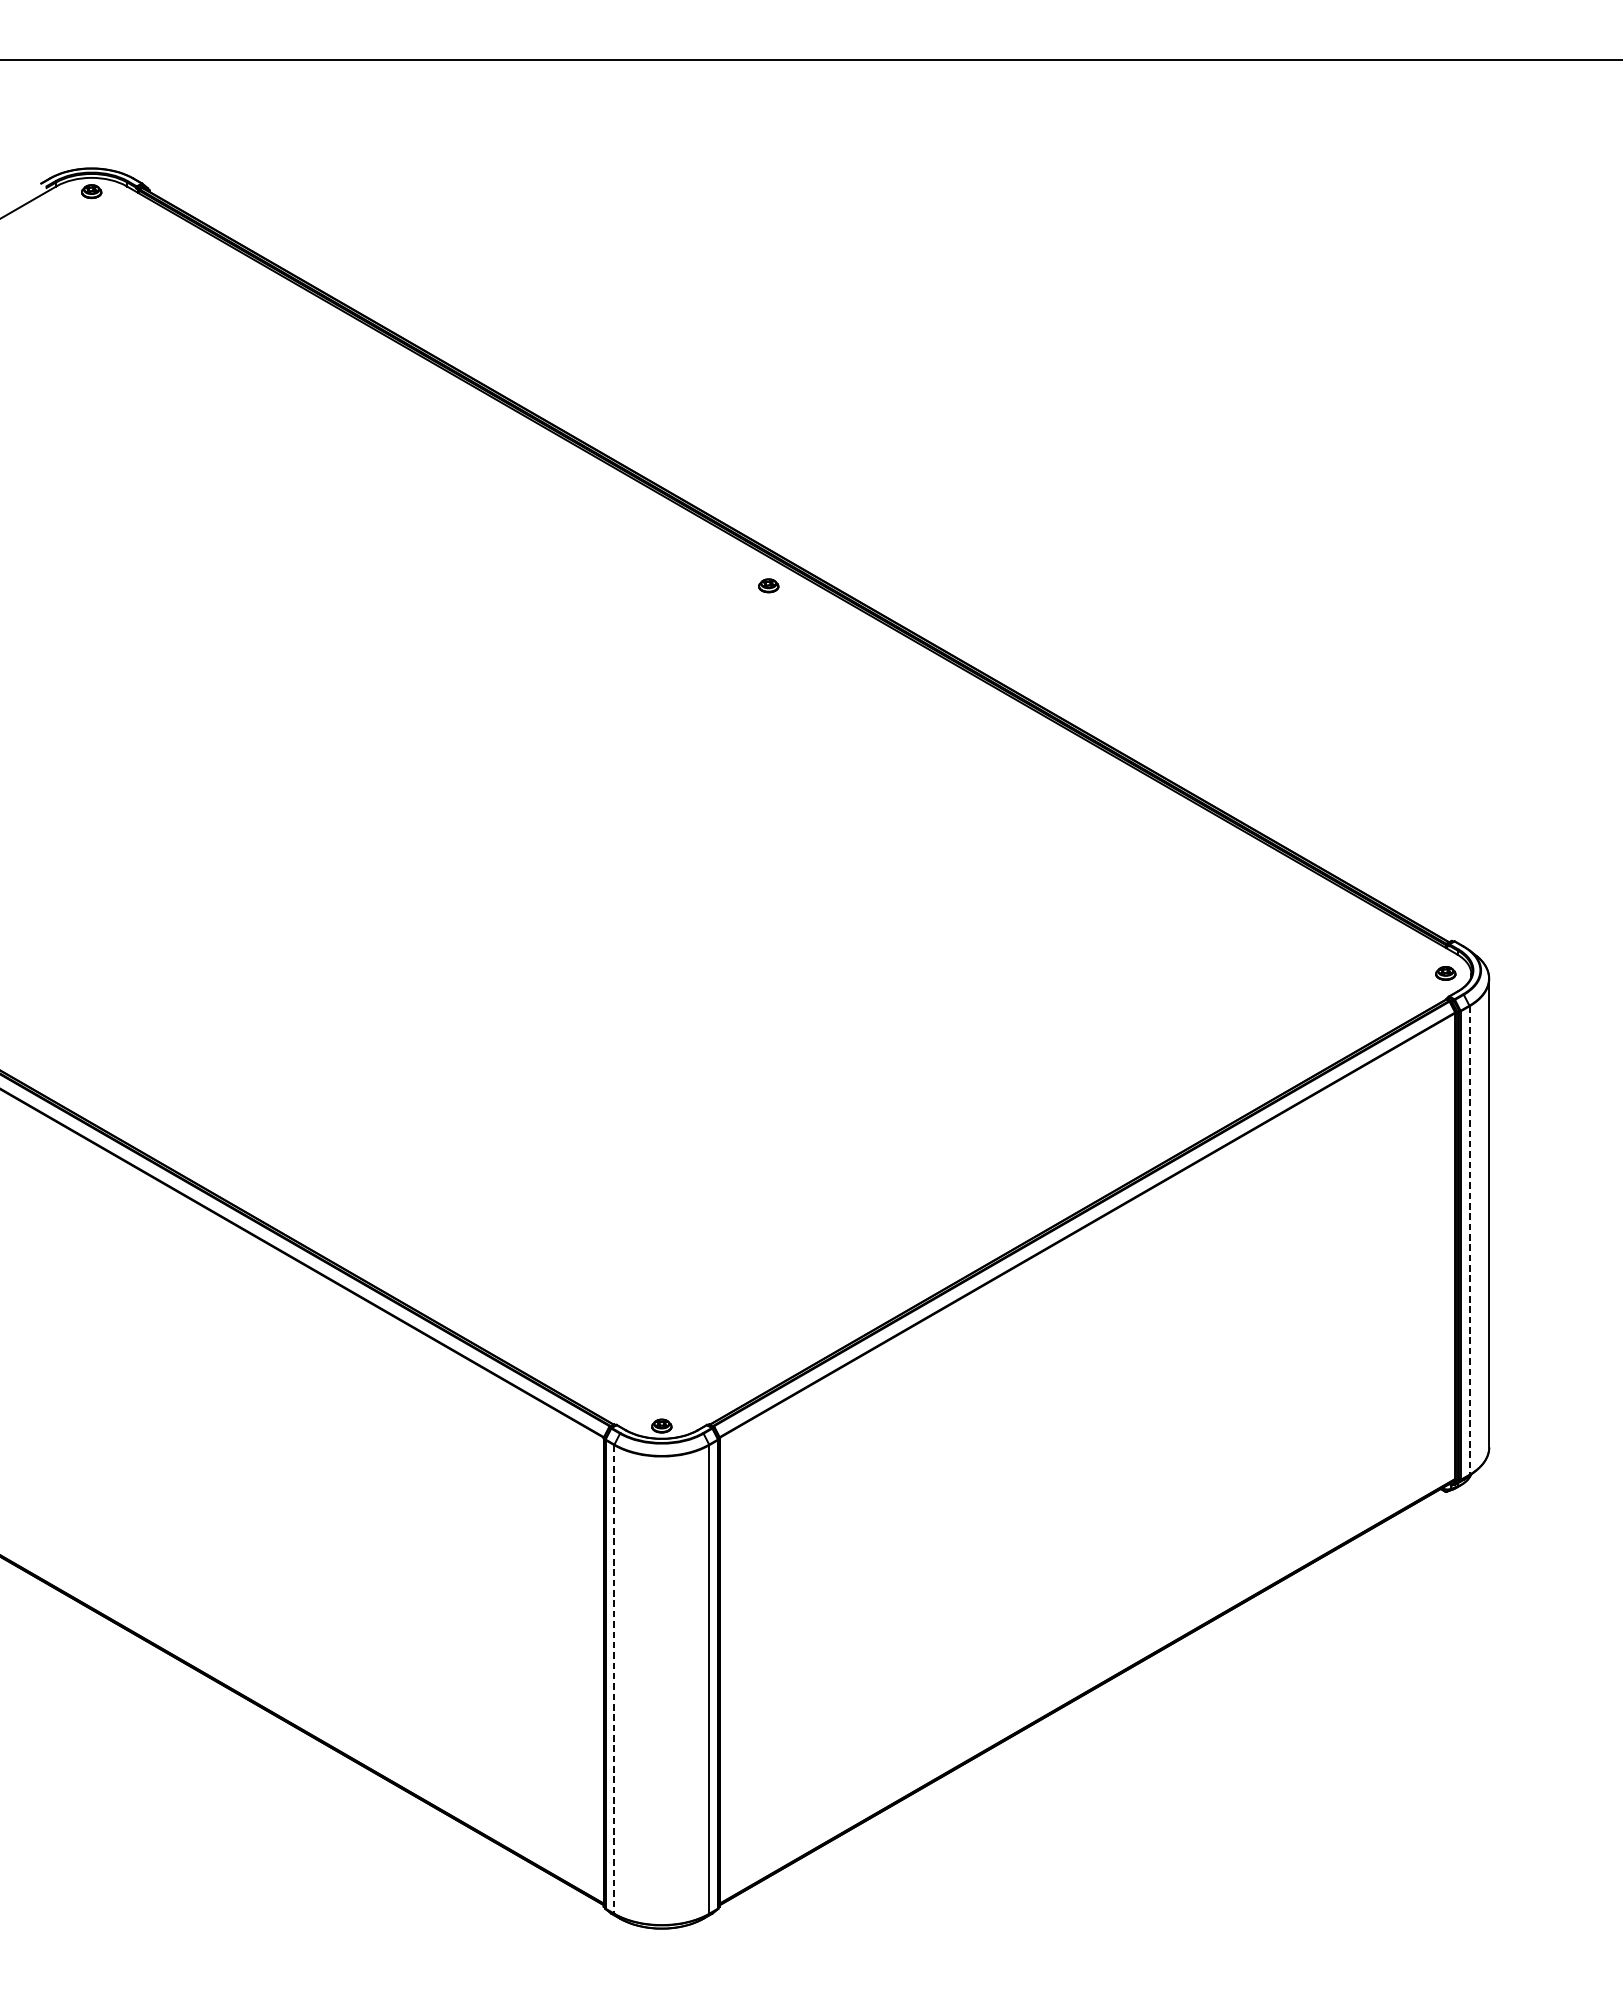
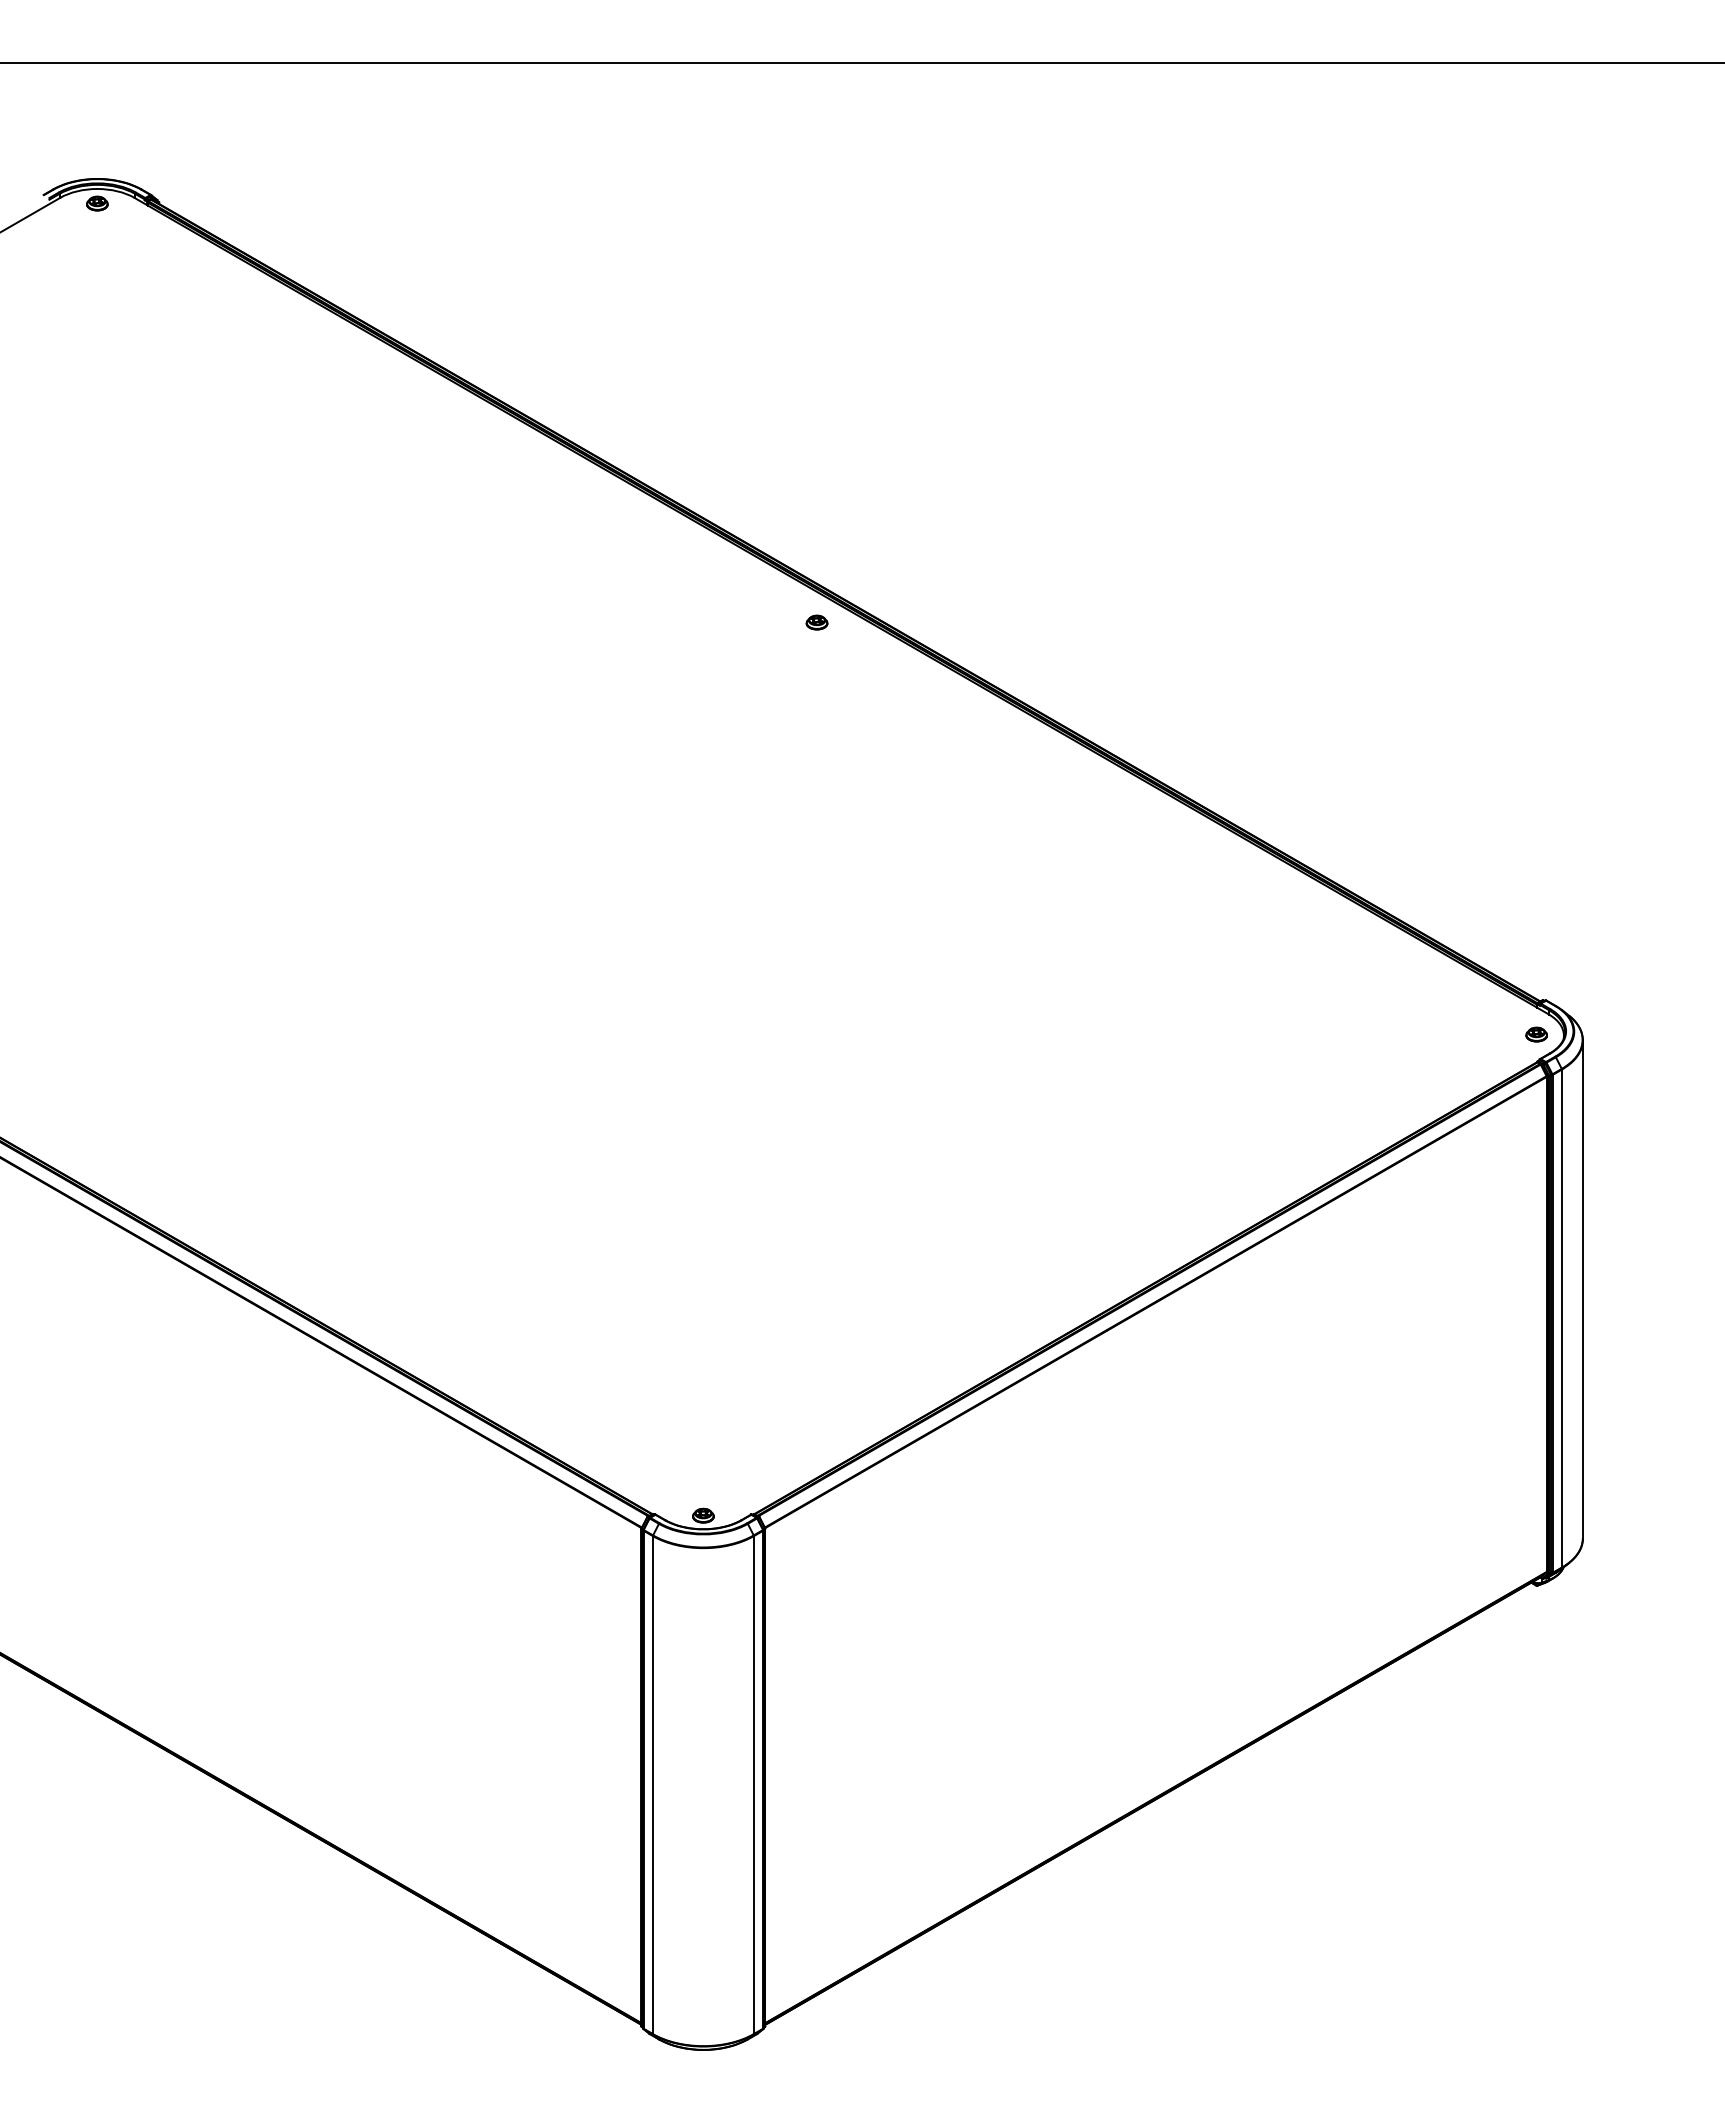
line: (1469, 1240) -> (1561, 1318), dashed -> solid
line: (613, 1679) -> (652, 1785), dashed -> solid

